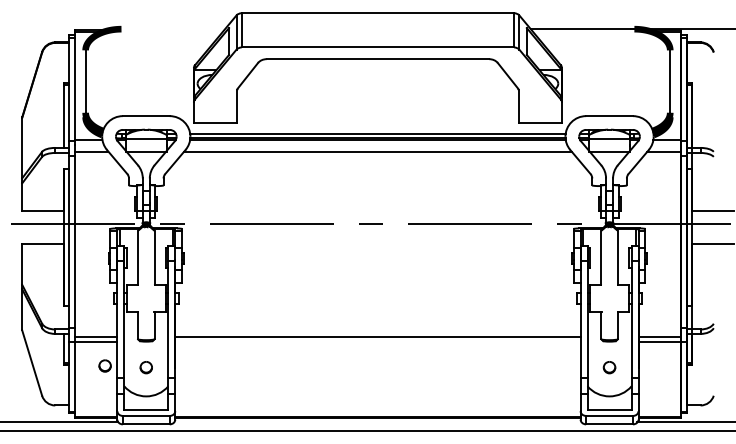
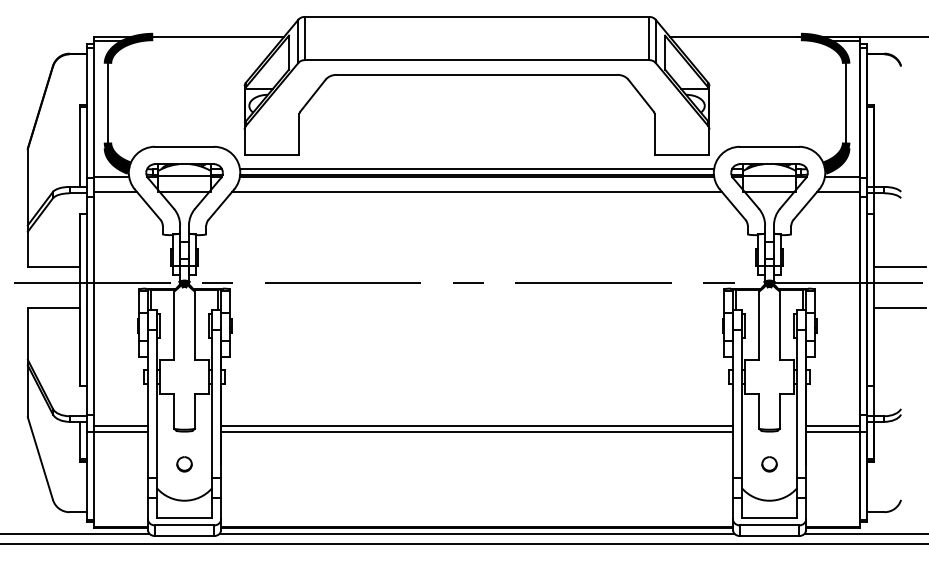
line: (173, 29) -> (218, 37), added
line: (377, 341) -> (476, 431), added
part: (105, 366) -> (132, 462), removed
line: (377, 422) -> (476, 533), added

